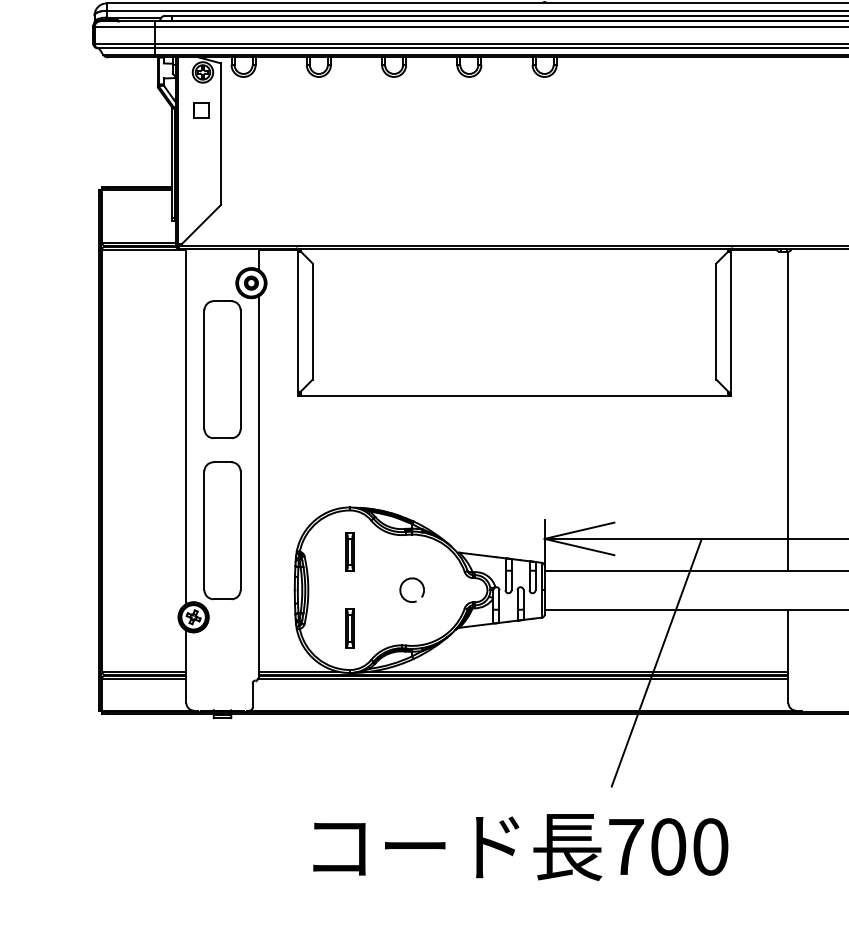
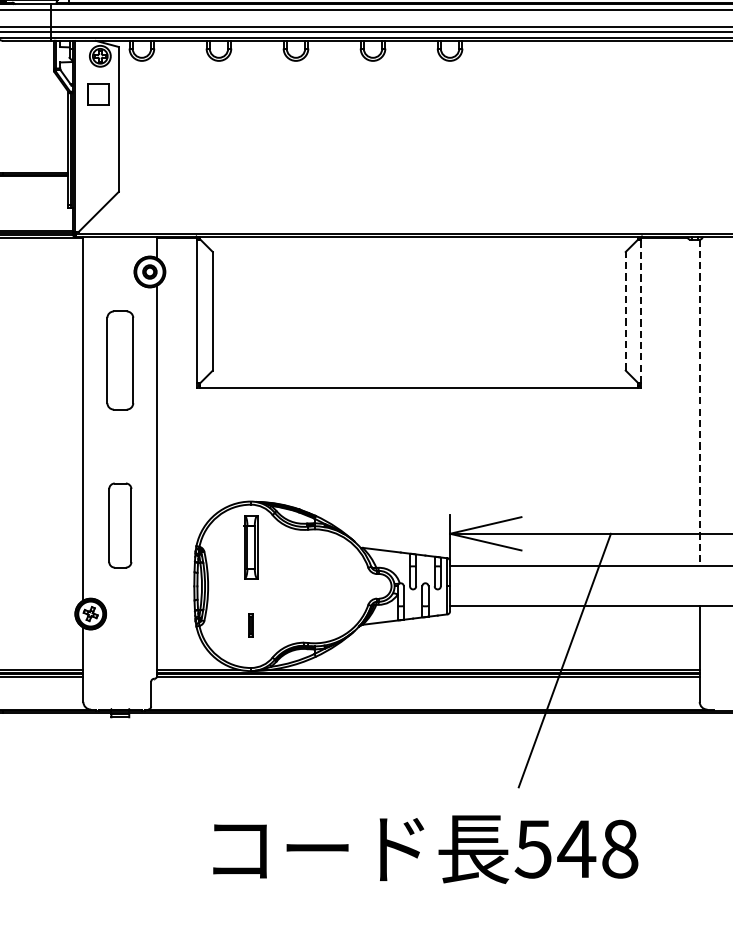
part: (201, 110) -> (98, 95), size x1.4
line: (716, 321) -> (626, 311), solid -> dashed
line: (731, 321) -> (641, 311), solid -> dashed
part: (222, 369) -> (120, 360), size x0.7
line: (788, 411) -> (699, 403), solid -> dashed
part: (222, 530) -> (120, 525), size x0.6
part: (349, 551) -> (250, 546), size x1.6
part: (407, 580) -> (309, 576), removed
part: (349, 628) -> (250, 625), size x0.6
text: (667, 846) -> (575, 848), 700 -> 548

